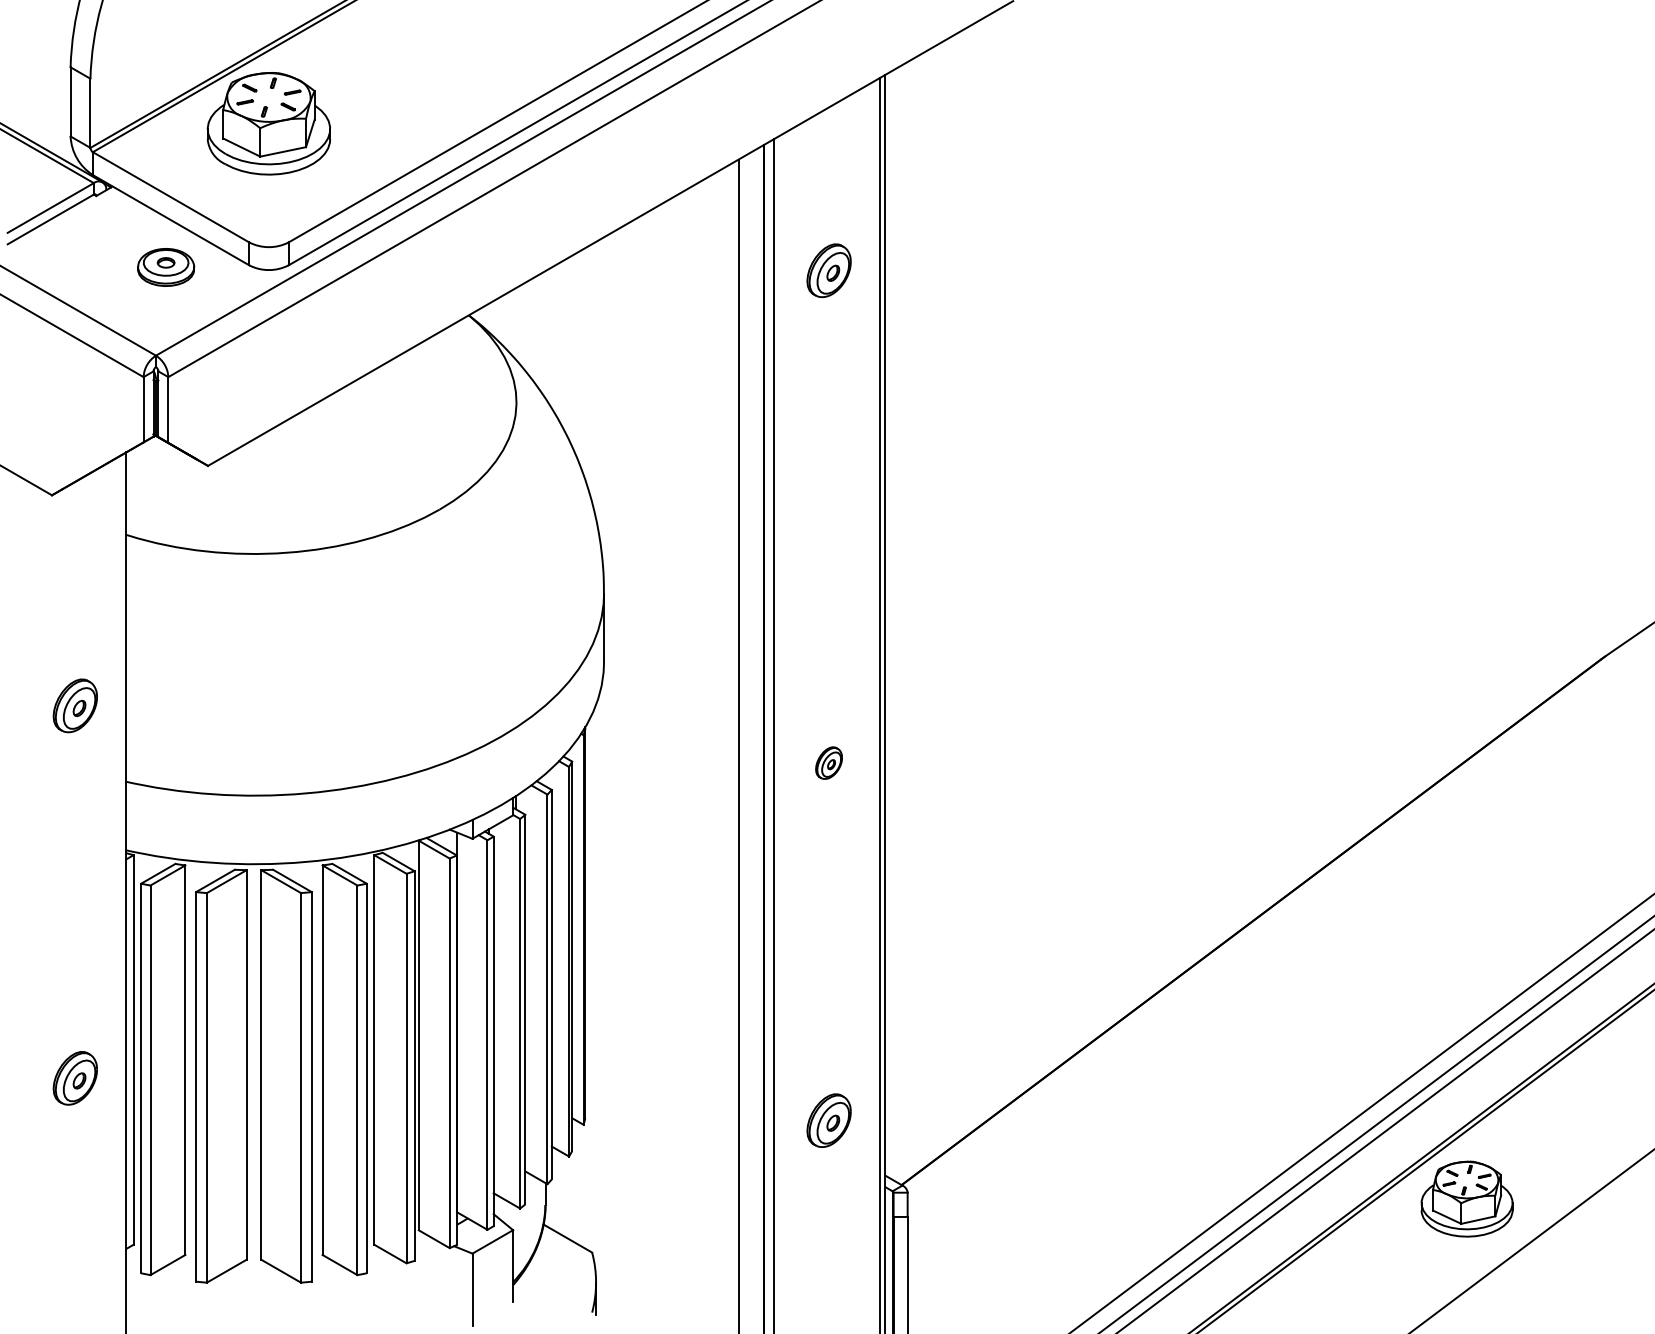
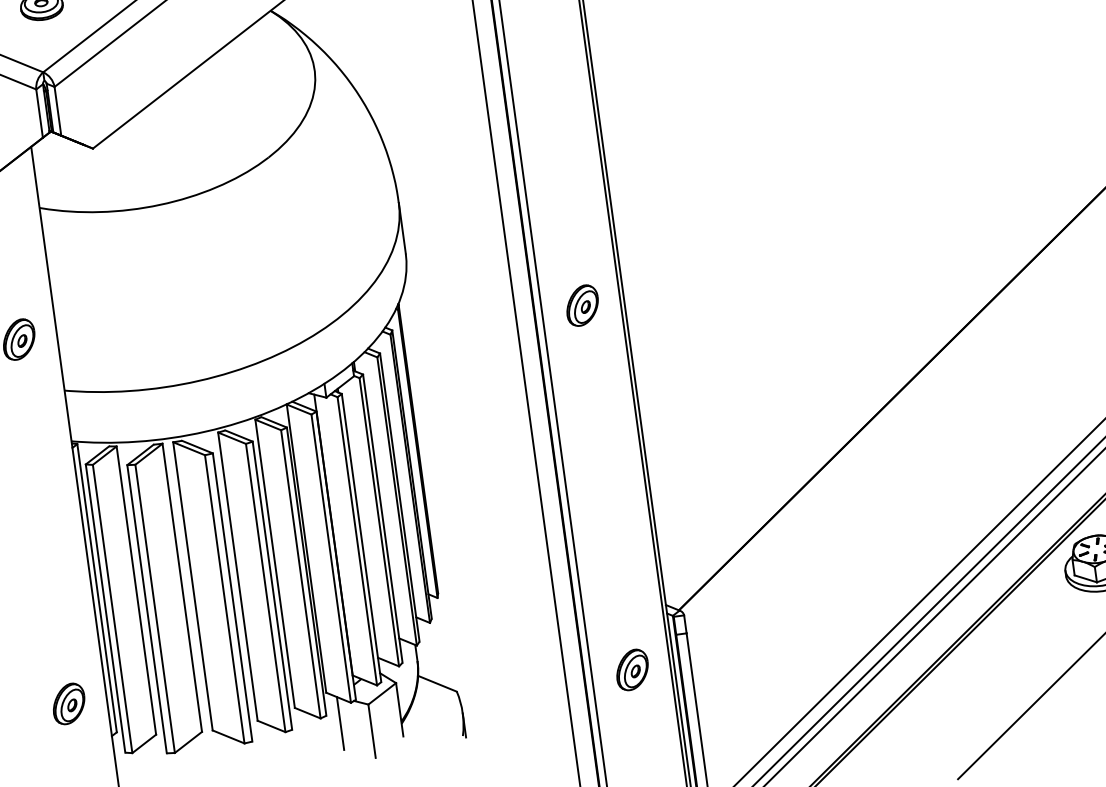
part: (828, 762) -> (582, 305), size x1.67
part: (74, 1078) -> (68, 704), moved
part: (828, 1120) -> (631, 669), moved
line: (432, 1273) -> (340, 723), added

